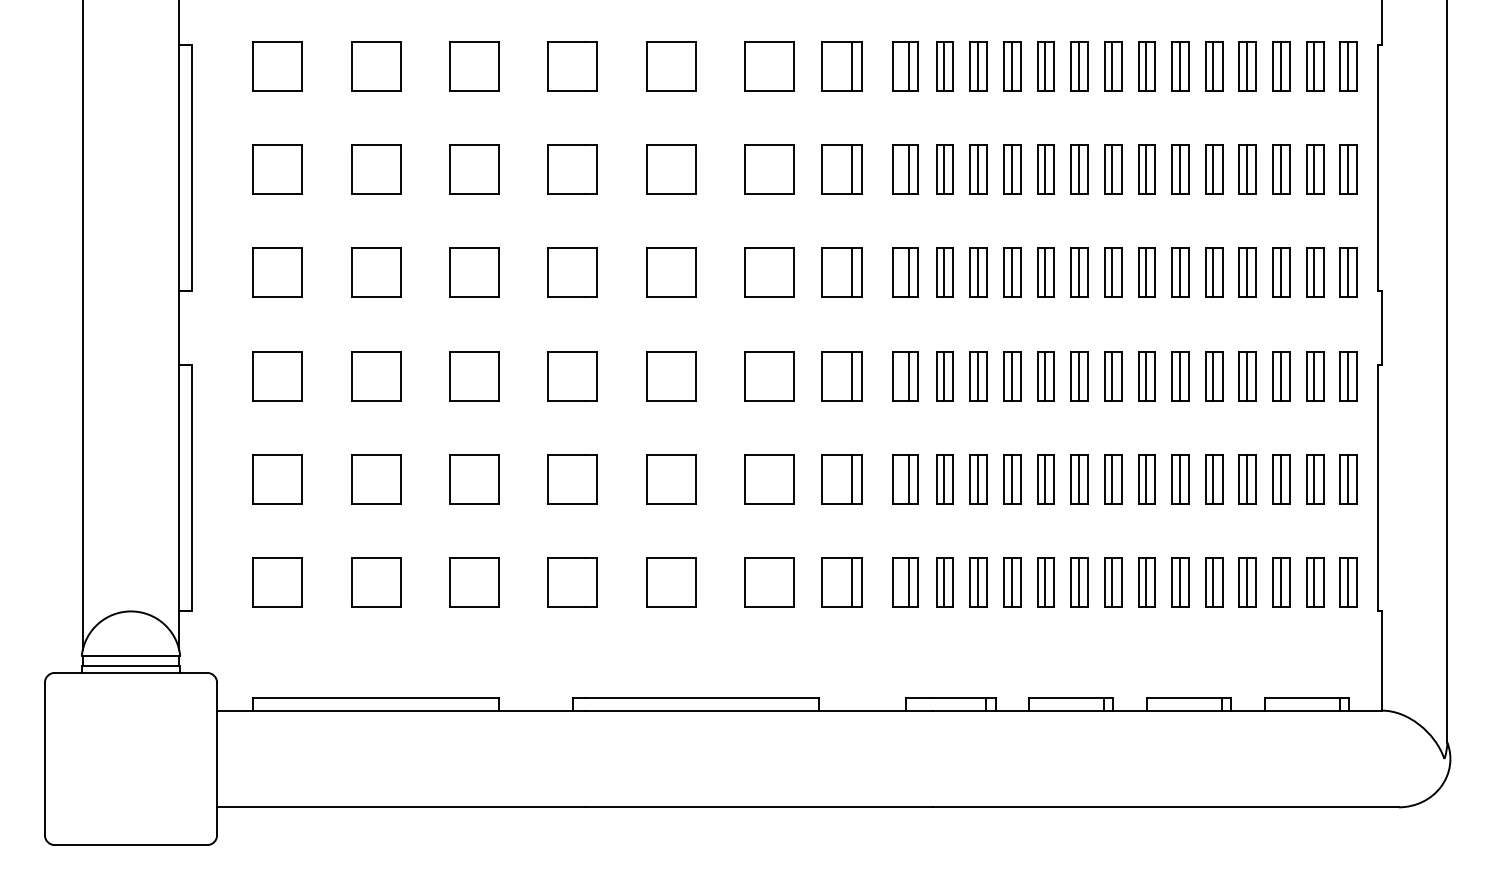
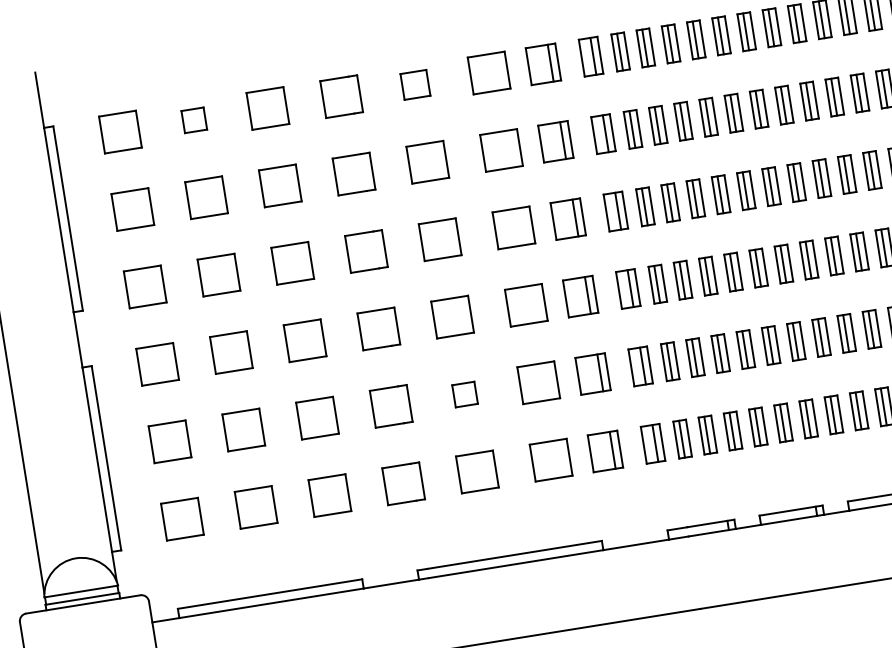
part: (376, 66) -> (194, 120), size x0.6
part: (671, 66) -> (415, 85), size x0.7
part: (671, 479) -> (465, 394), size x0.6

